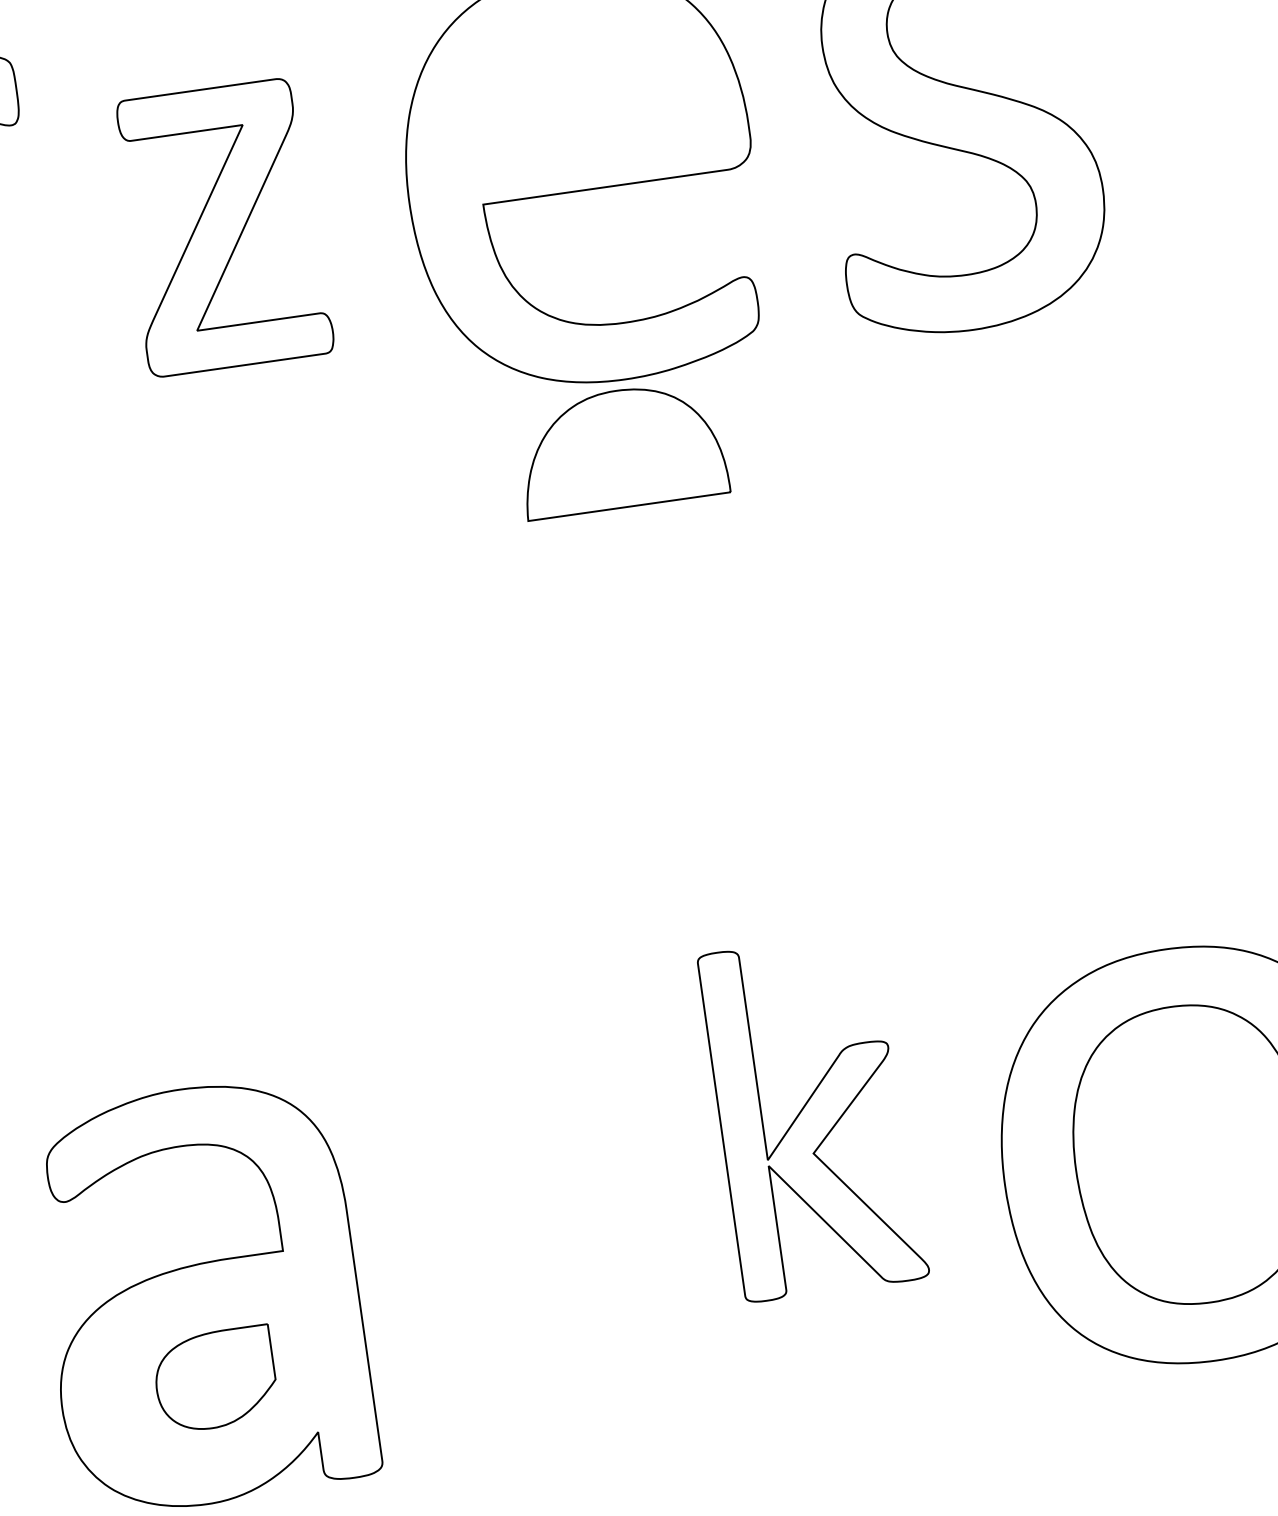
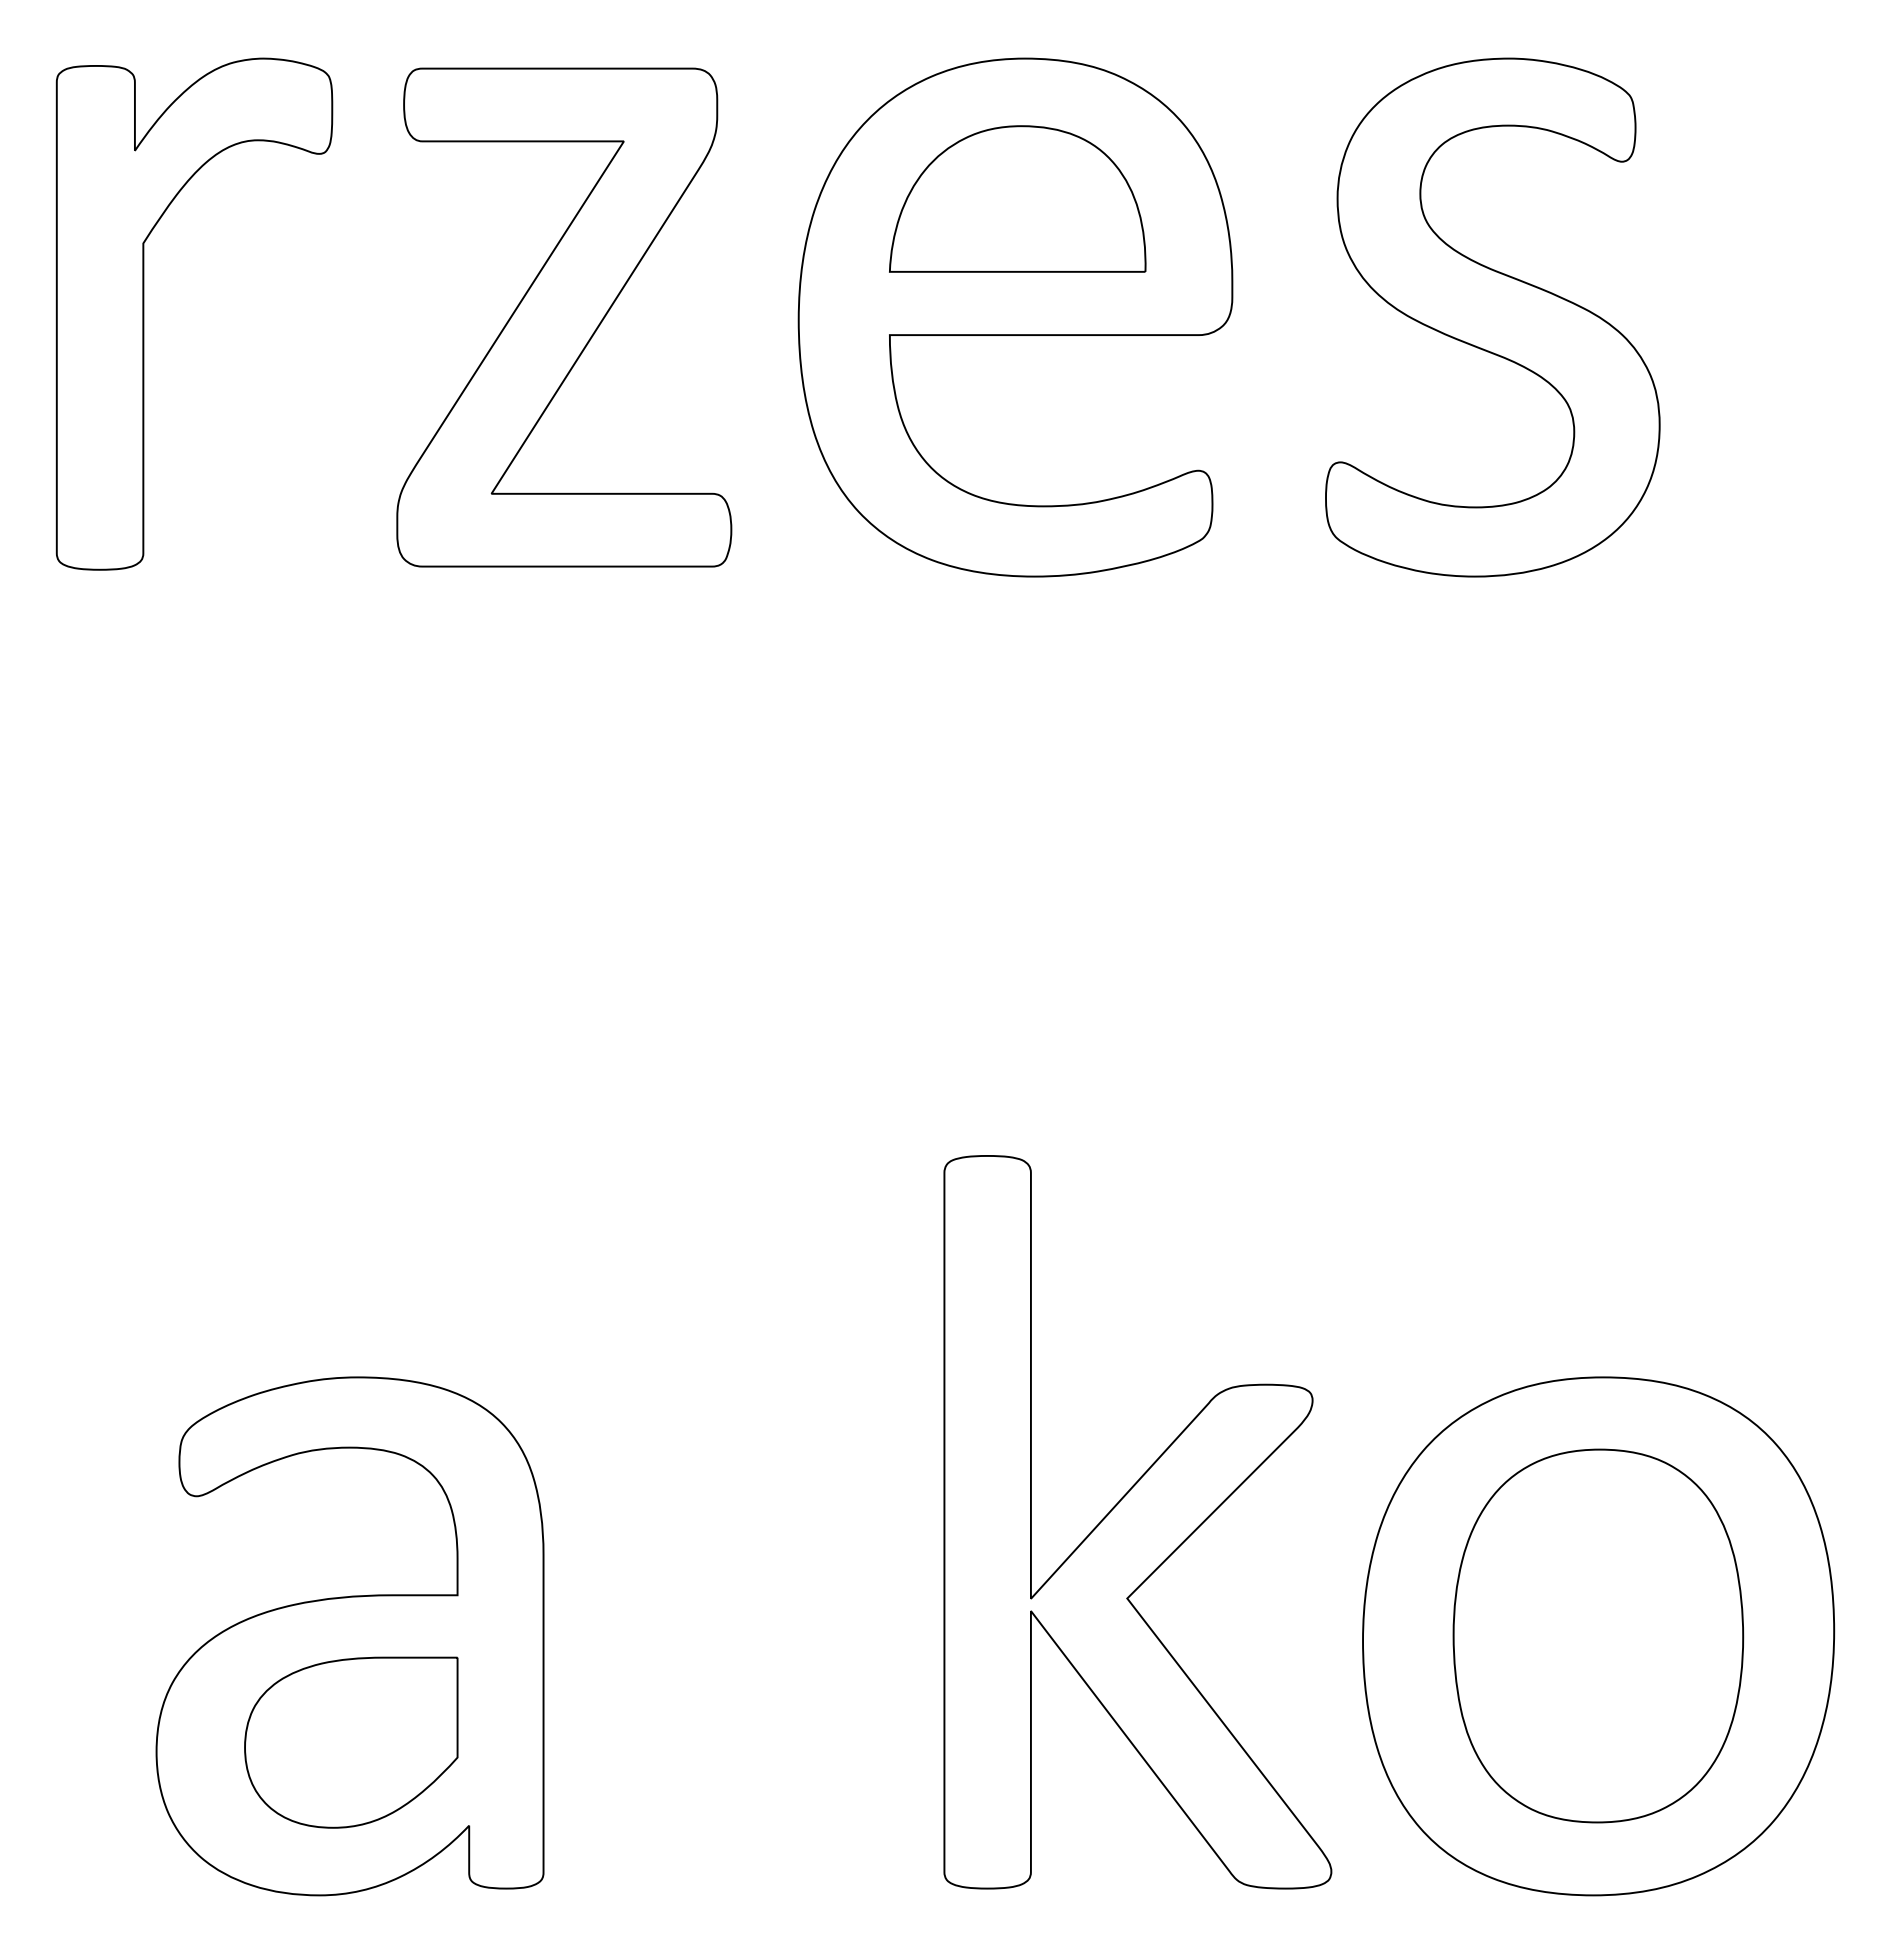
part: (223, 227) -> (564, 317), size x1.43
part: (621, 448) -> (1017, 198), moved
part: (813, 1116) -> (1137, 1522), size x1.67
part: (215, 1379) -> (351, 1742), size x1.43

